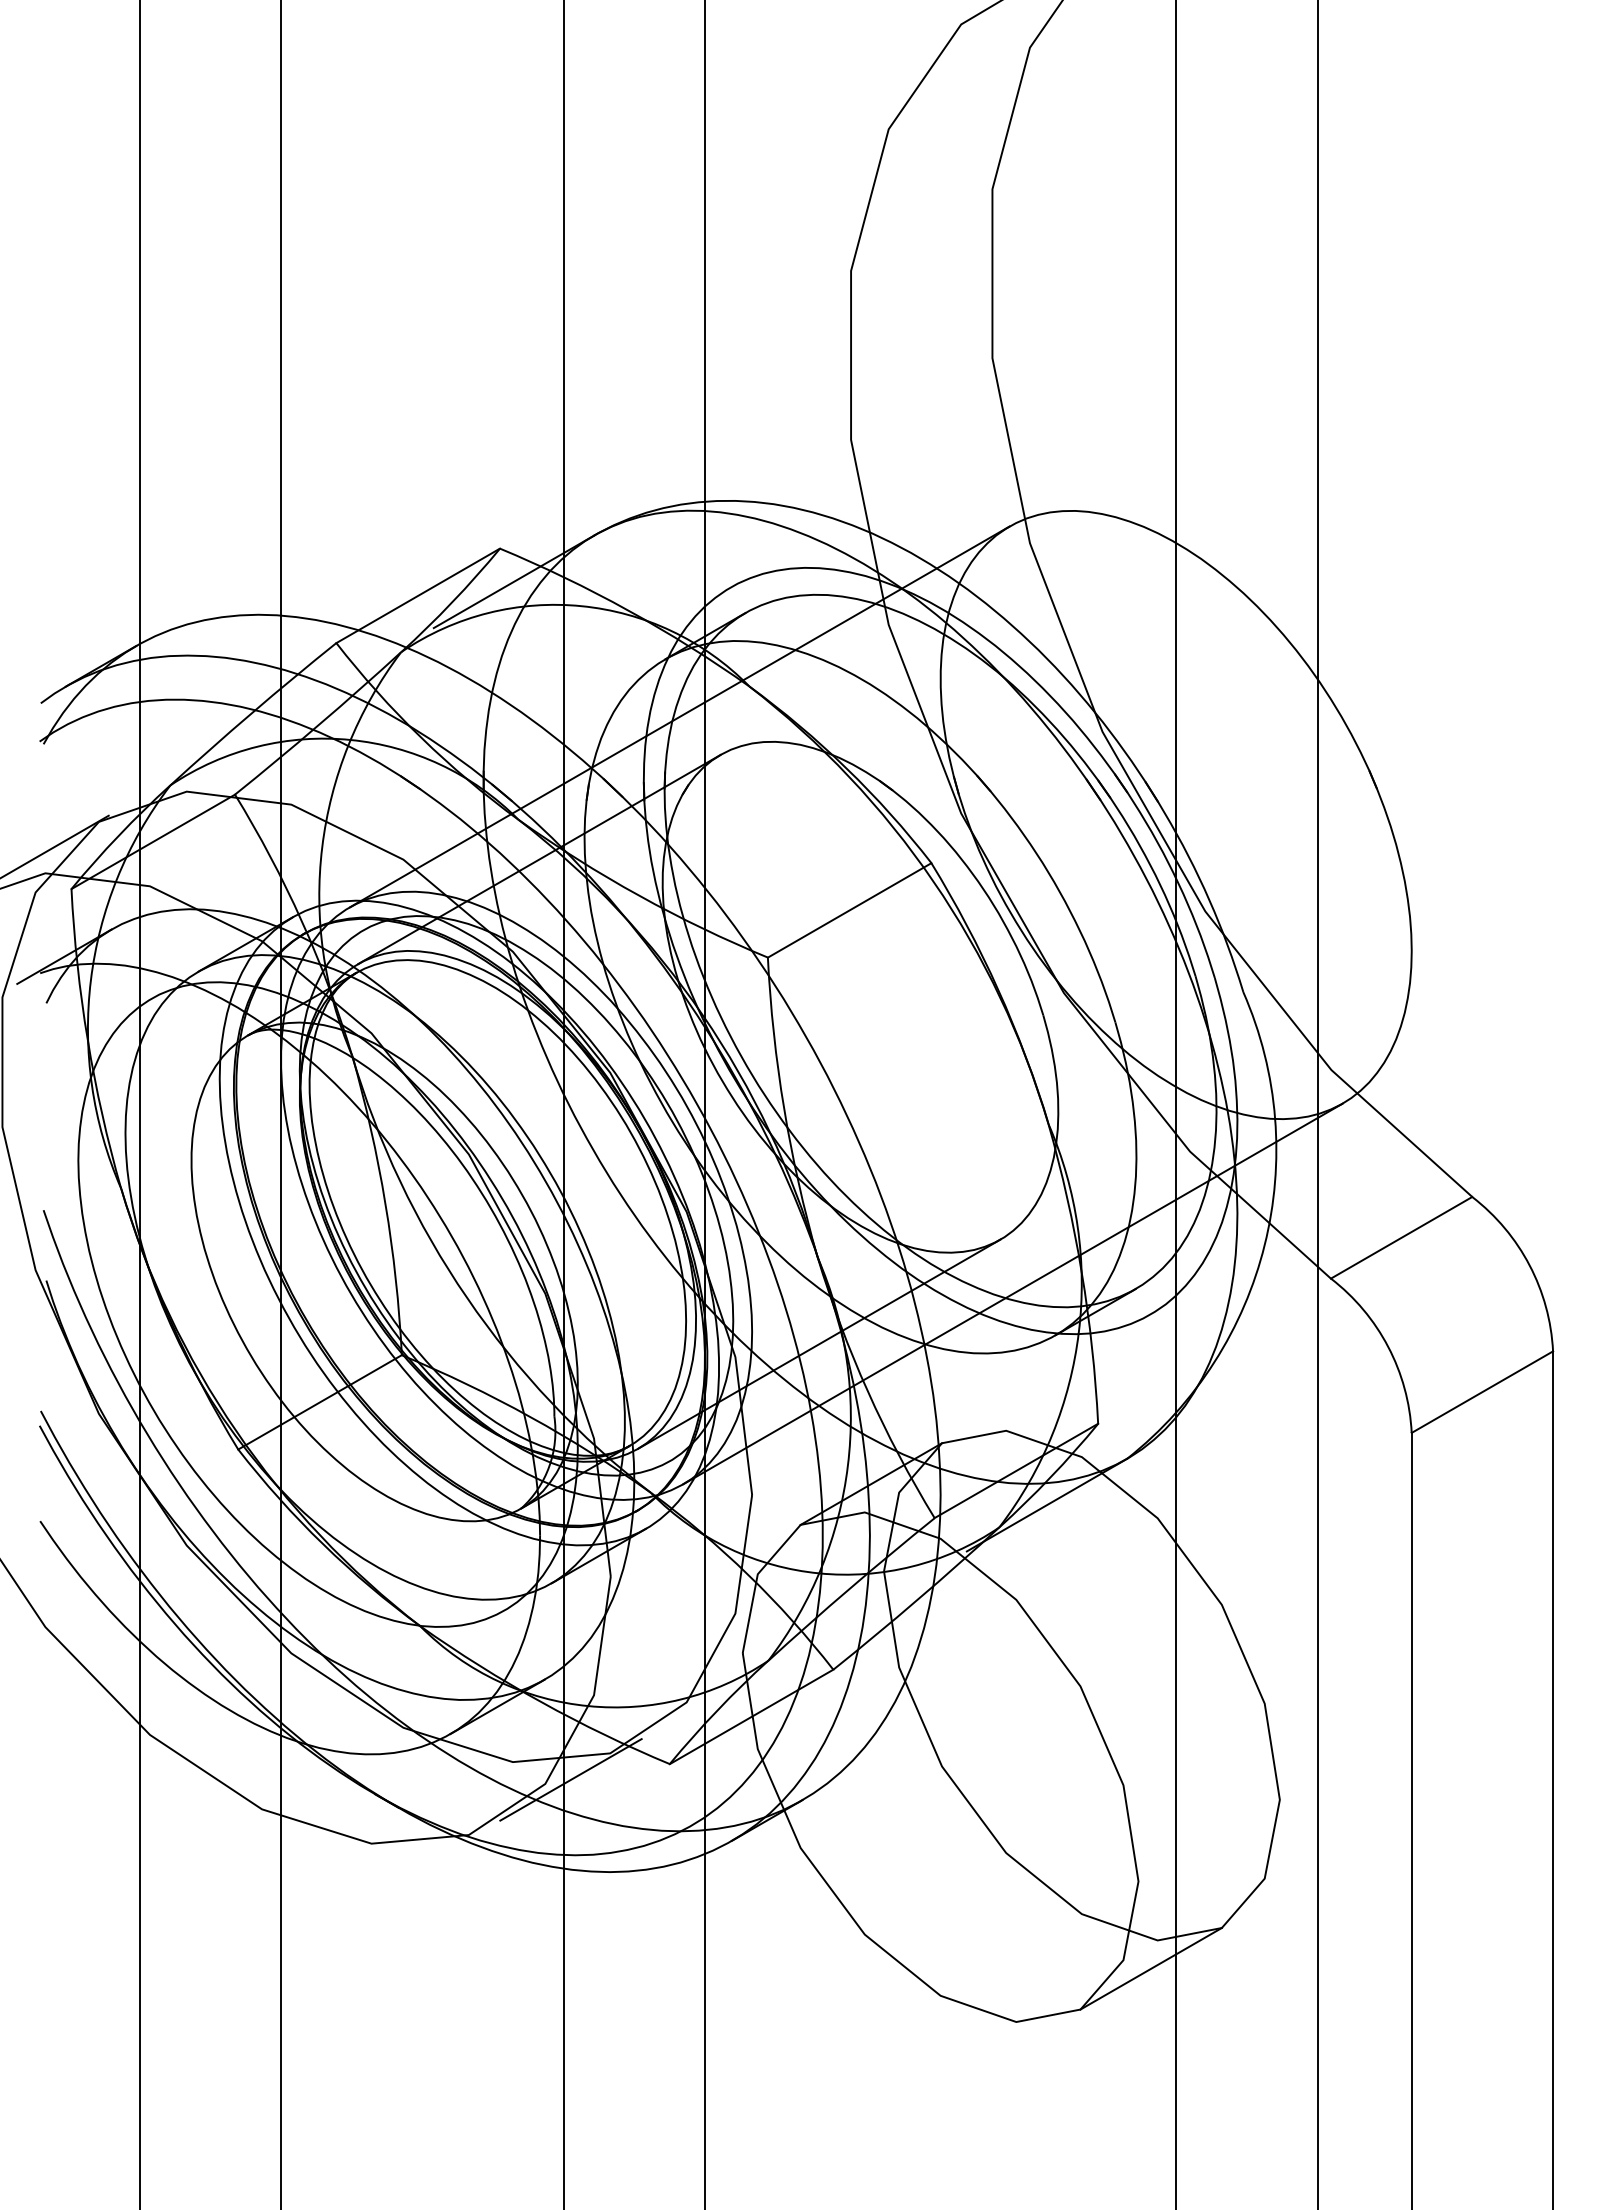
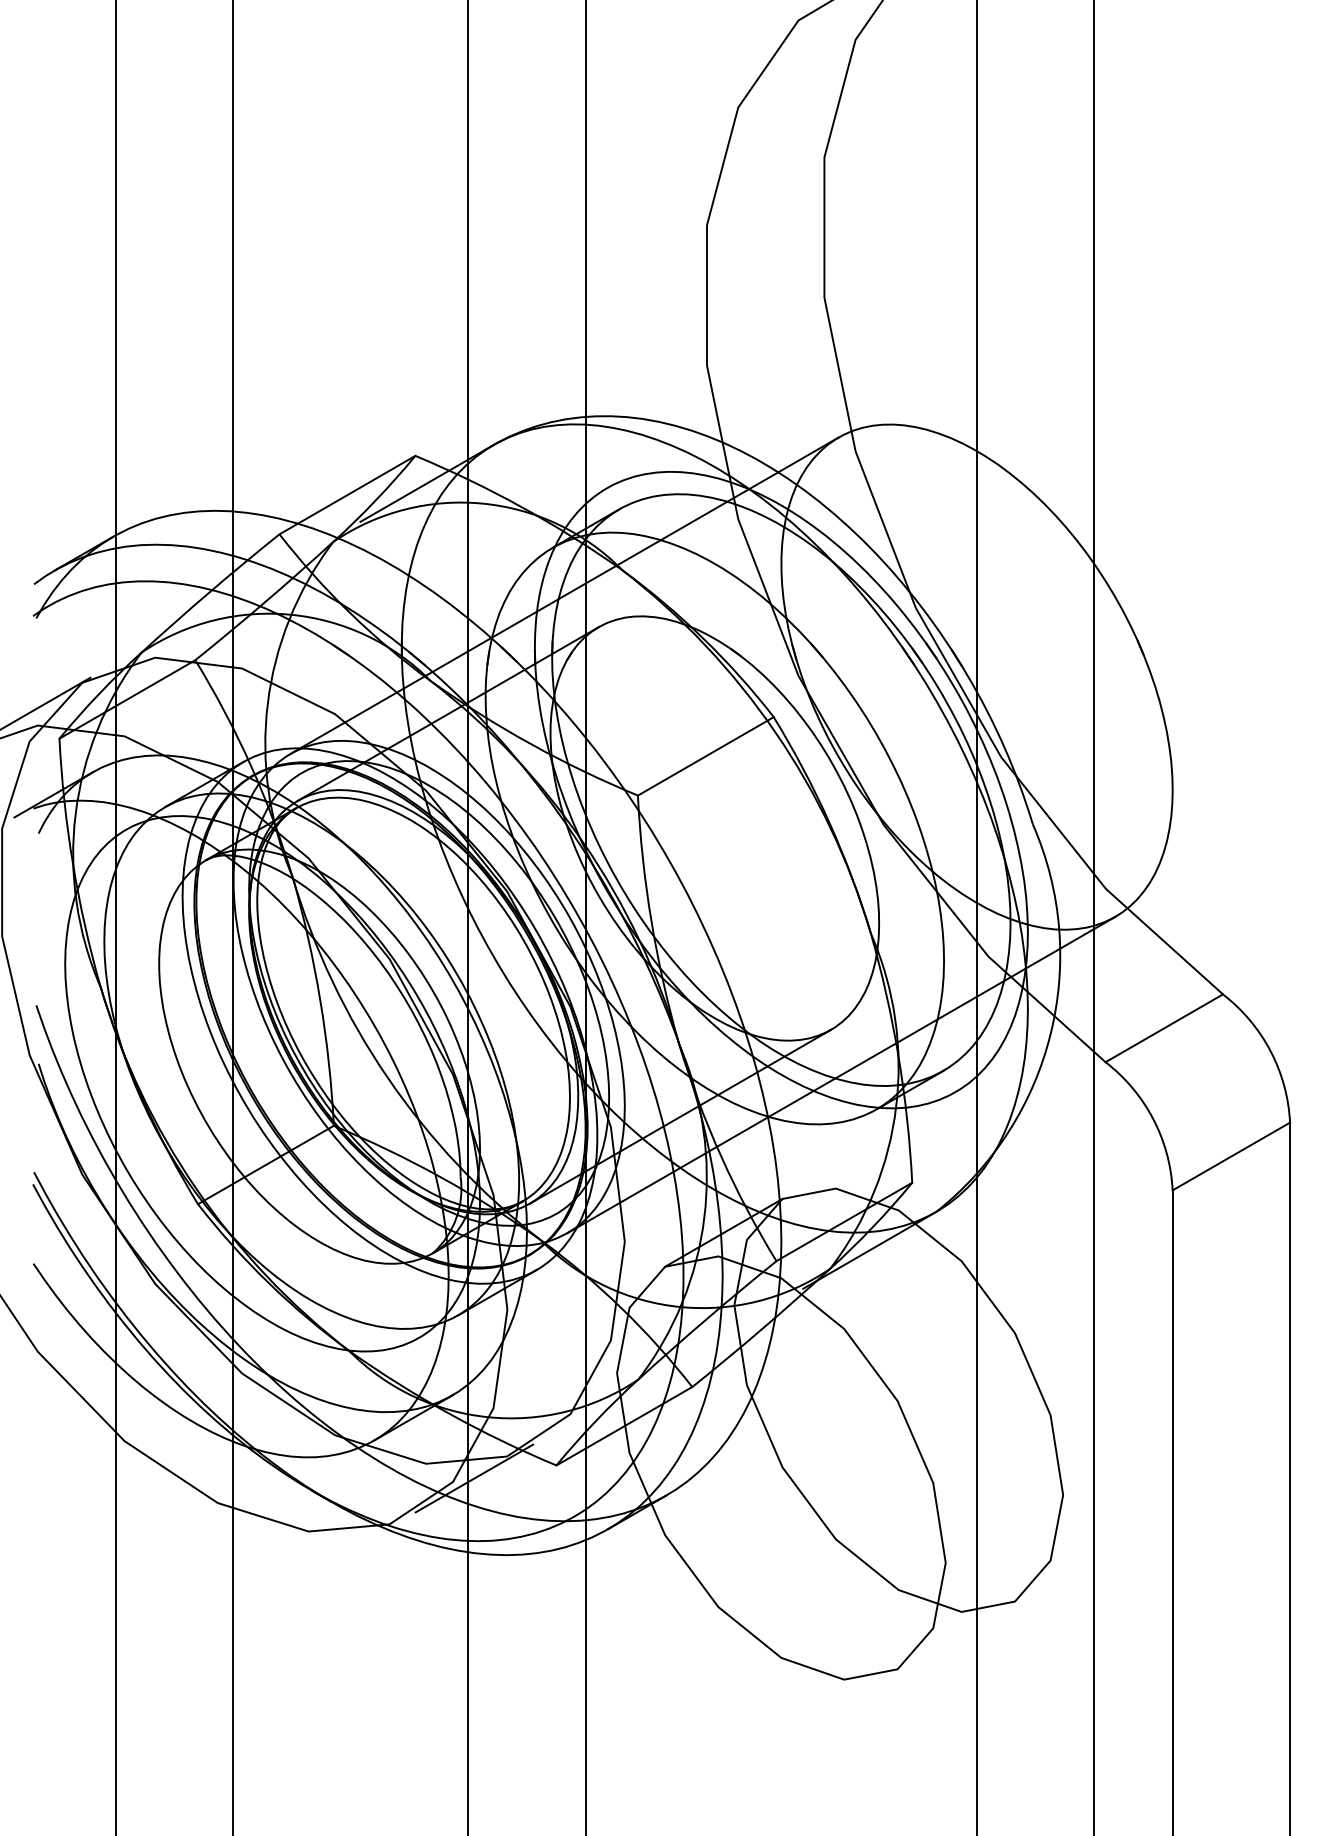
line: (1150, 1968) -> (955, 1635), removed

